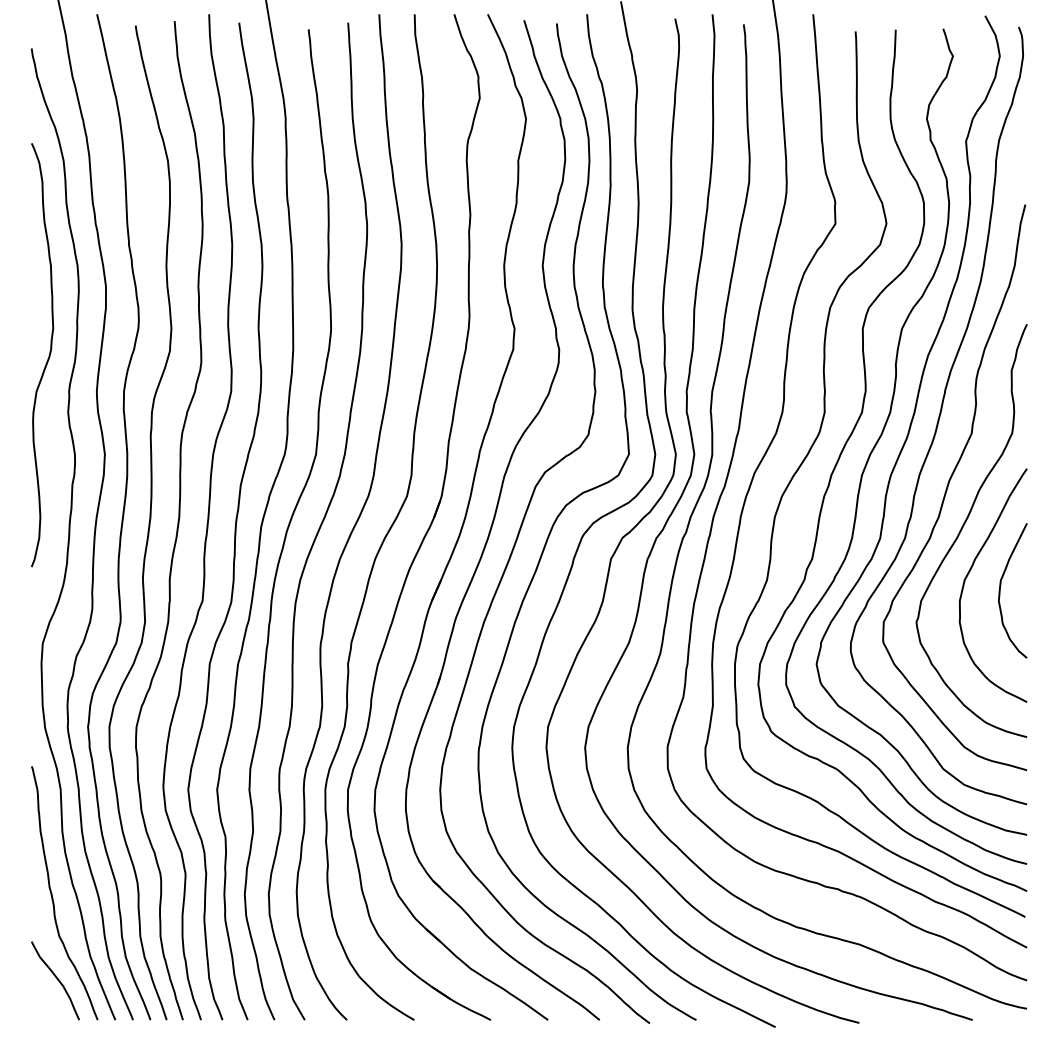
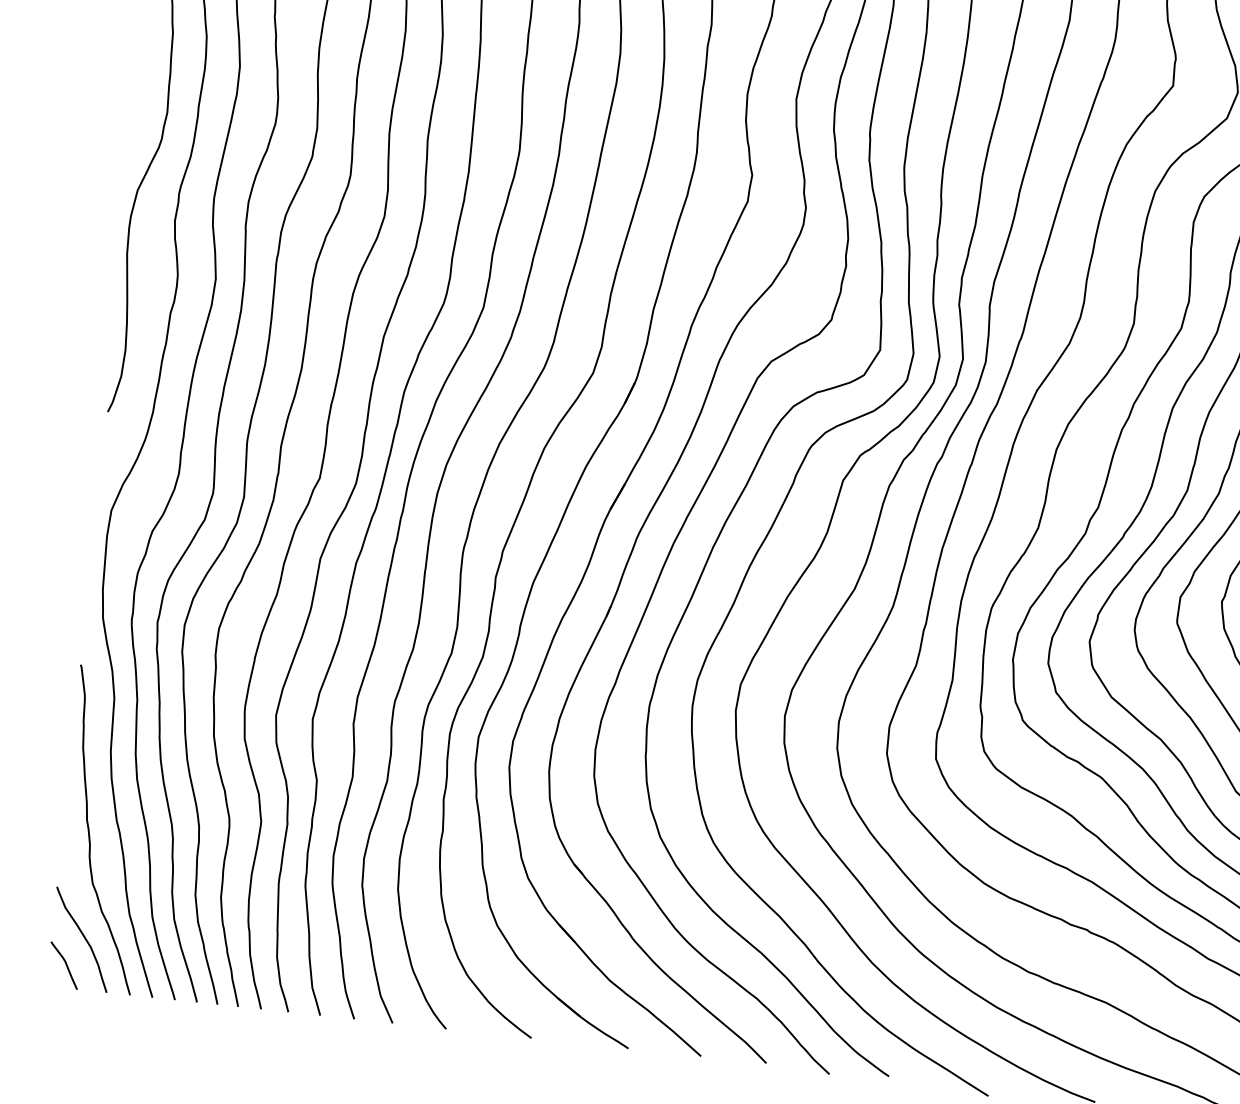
curve: (44, 1001) -> (65, 964), added

